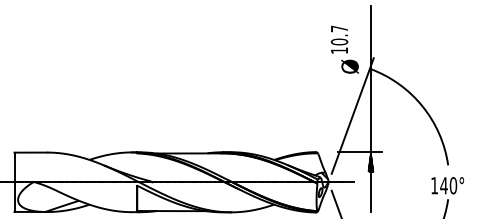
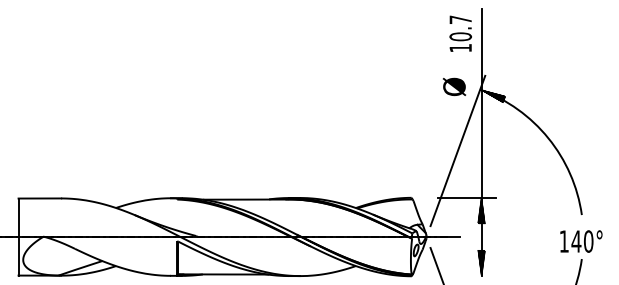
text: (339, 39) -> (460, 33), moved
hatch: (379, 73) -> (492, 95), added
hatch: (370, 202) -> (481, 263), added

